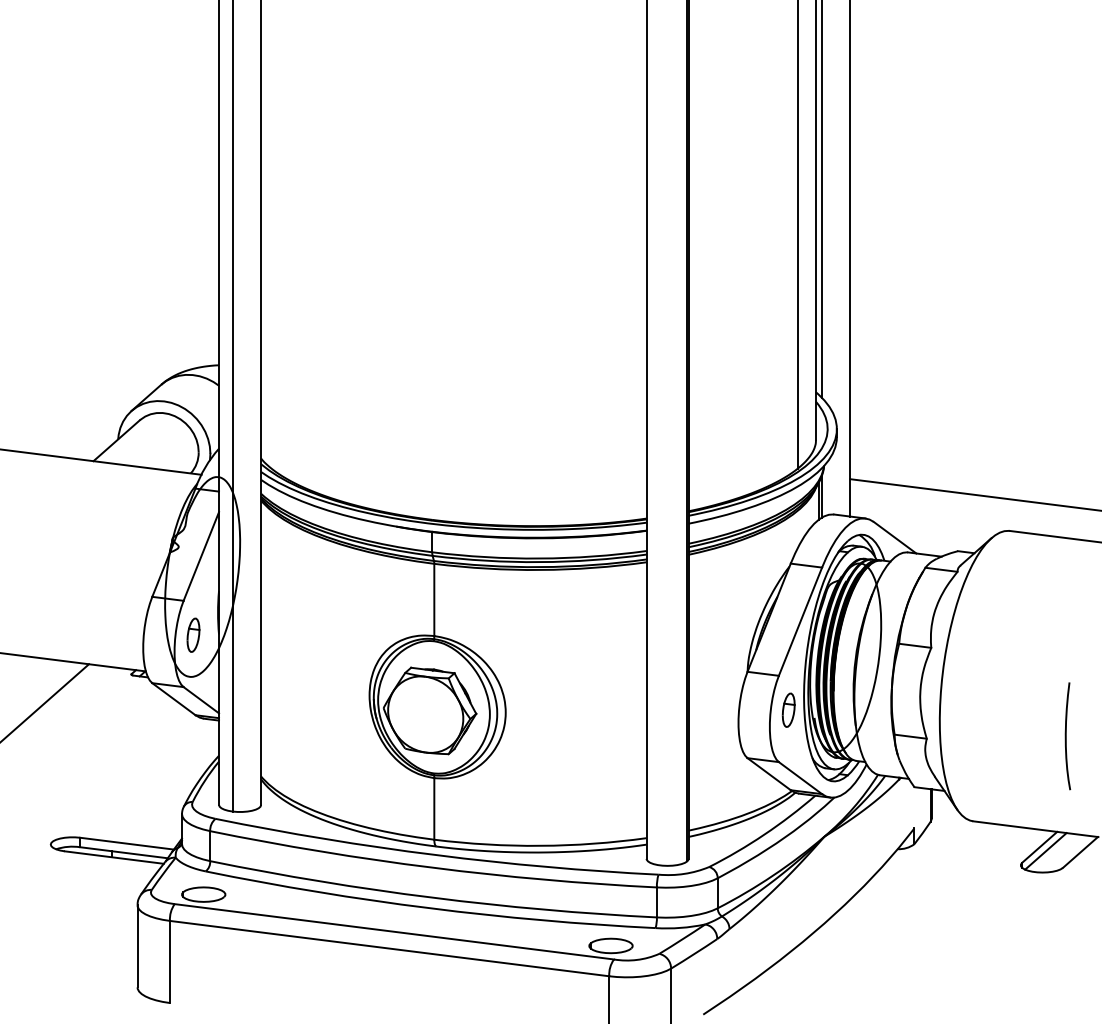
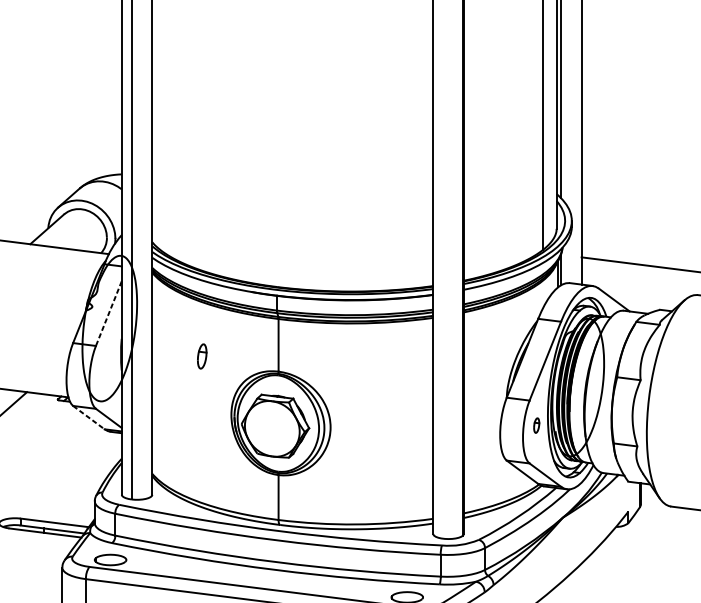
line: (201, 556) -> (108, 313), solid -> dashed
part: (193, 634) -> (202, 355), moved
line: (173, 699) -> (88, 417), solid -> dashed
part: (788, 709) -> (536, 425), size x0.6

